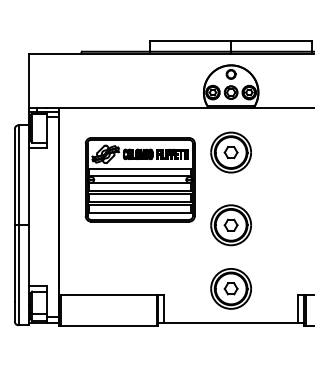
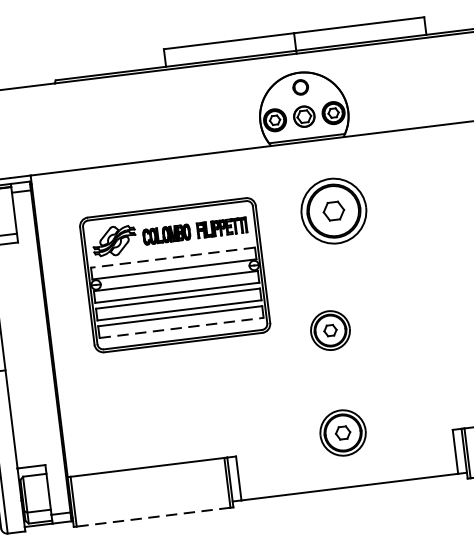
part: (230, 152) -> (332, 211), moved
line: (140, 168) -> (173, 256), solid -> dashed
line: (140, 212) -> (181, 327), solid -> dashed
part: (230, 225) -> (329, 330), size x0.6
part: (230, 288) -> (342, 432), size x0.7
line: (108, 326) -> (152, 517), solid -> dashed

